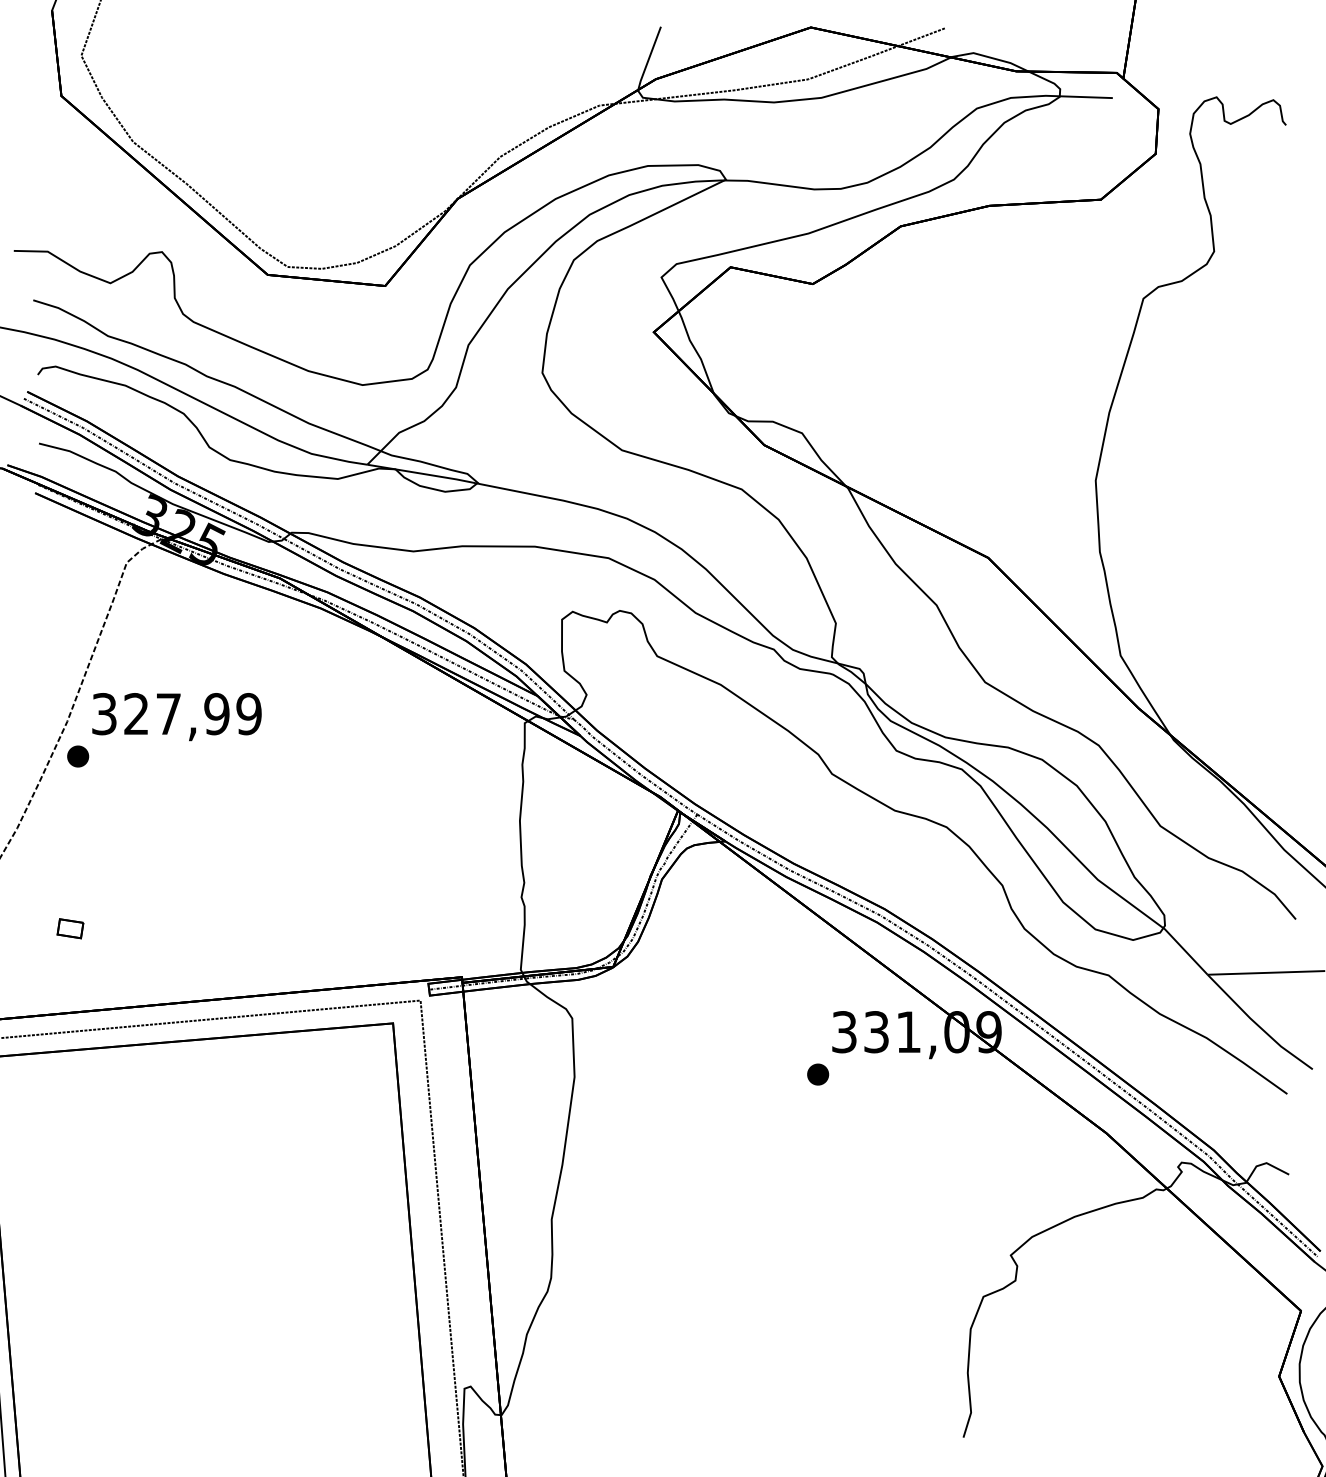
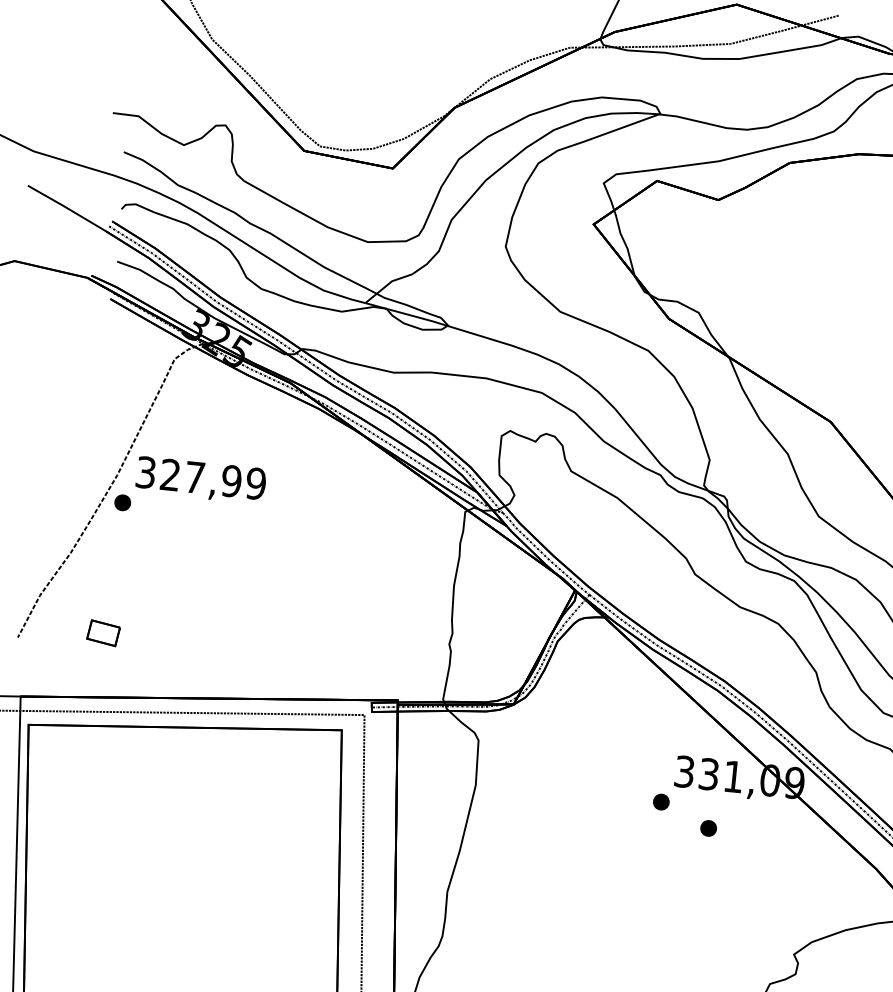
part: (70, 928) -> (103, 633), size x1.6
part: (883, 1102) -> (708, 828), added

